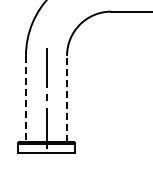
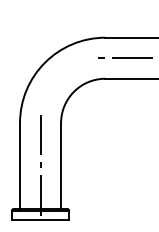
line: (26, 98) -> (20, 165), dashed -> solid
line: (67, 98) -> (61, 165), dashed -> solid

